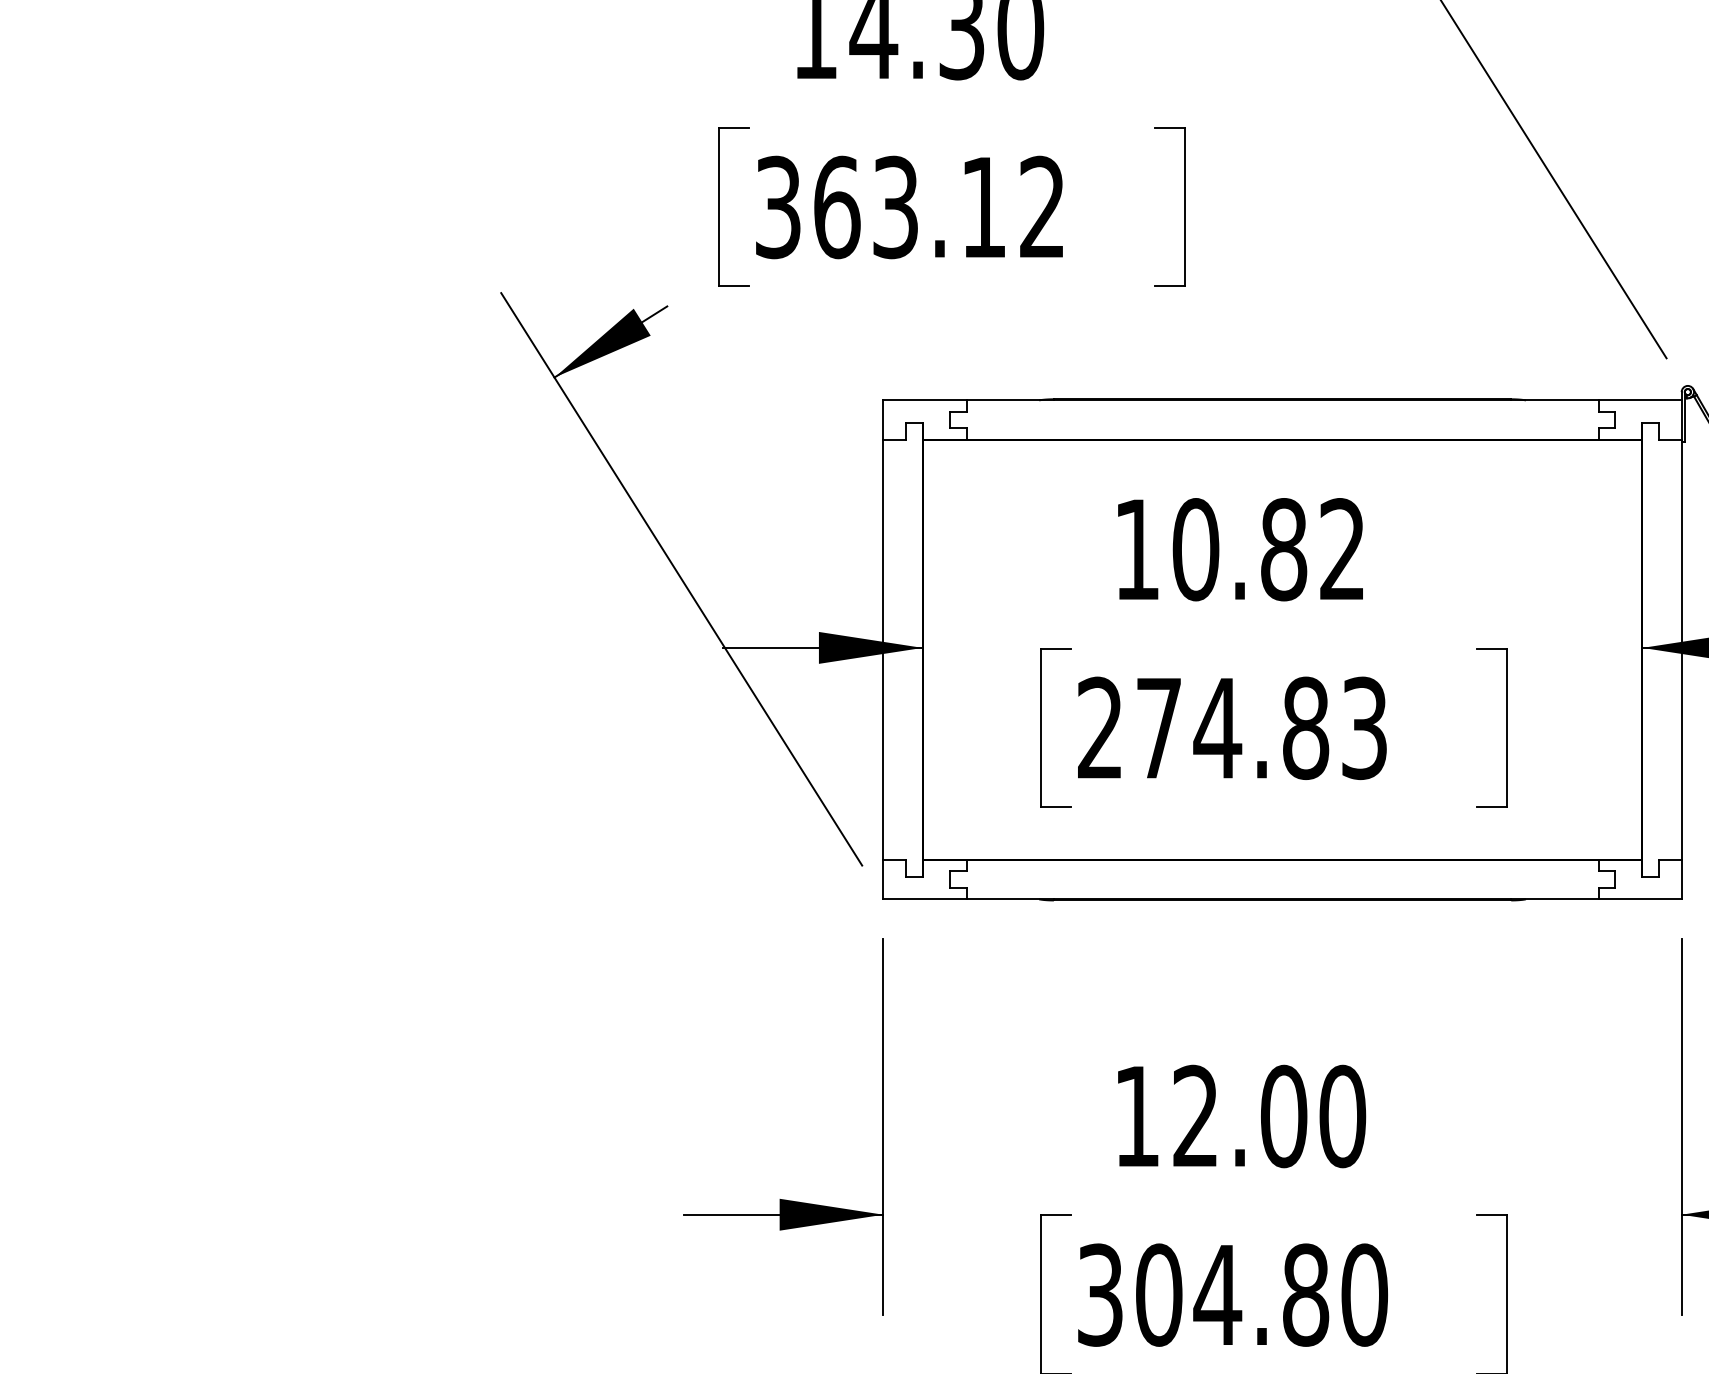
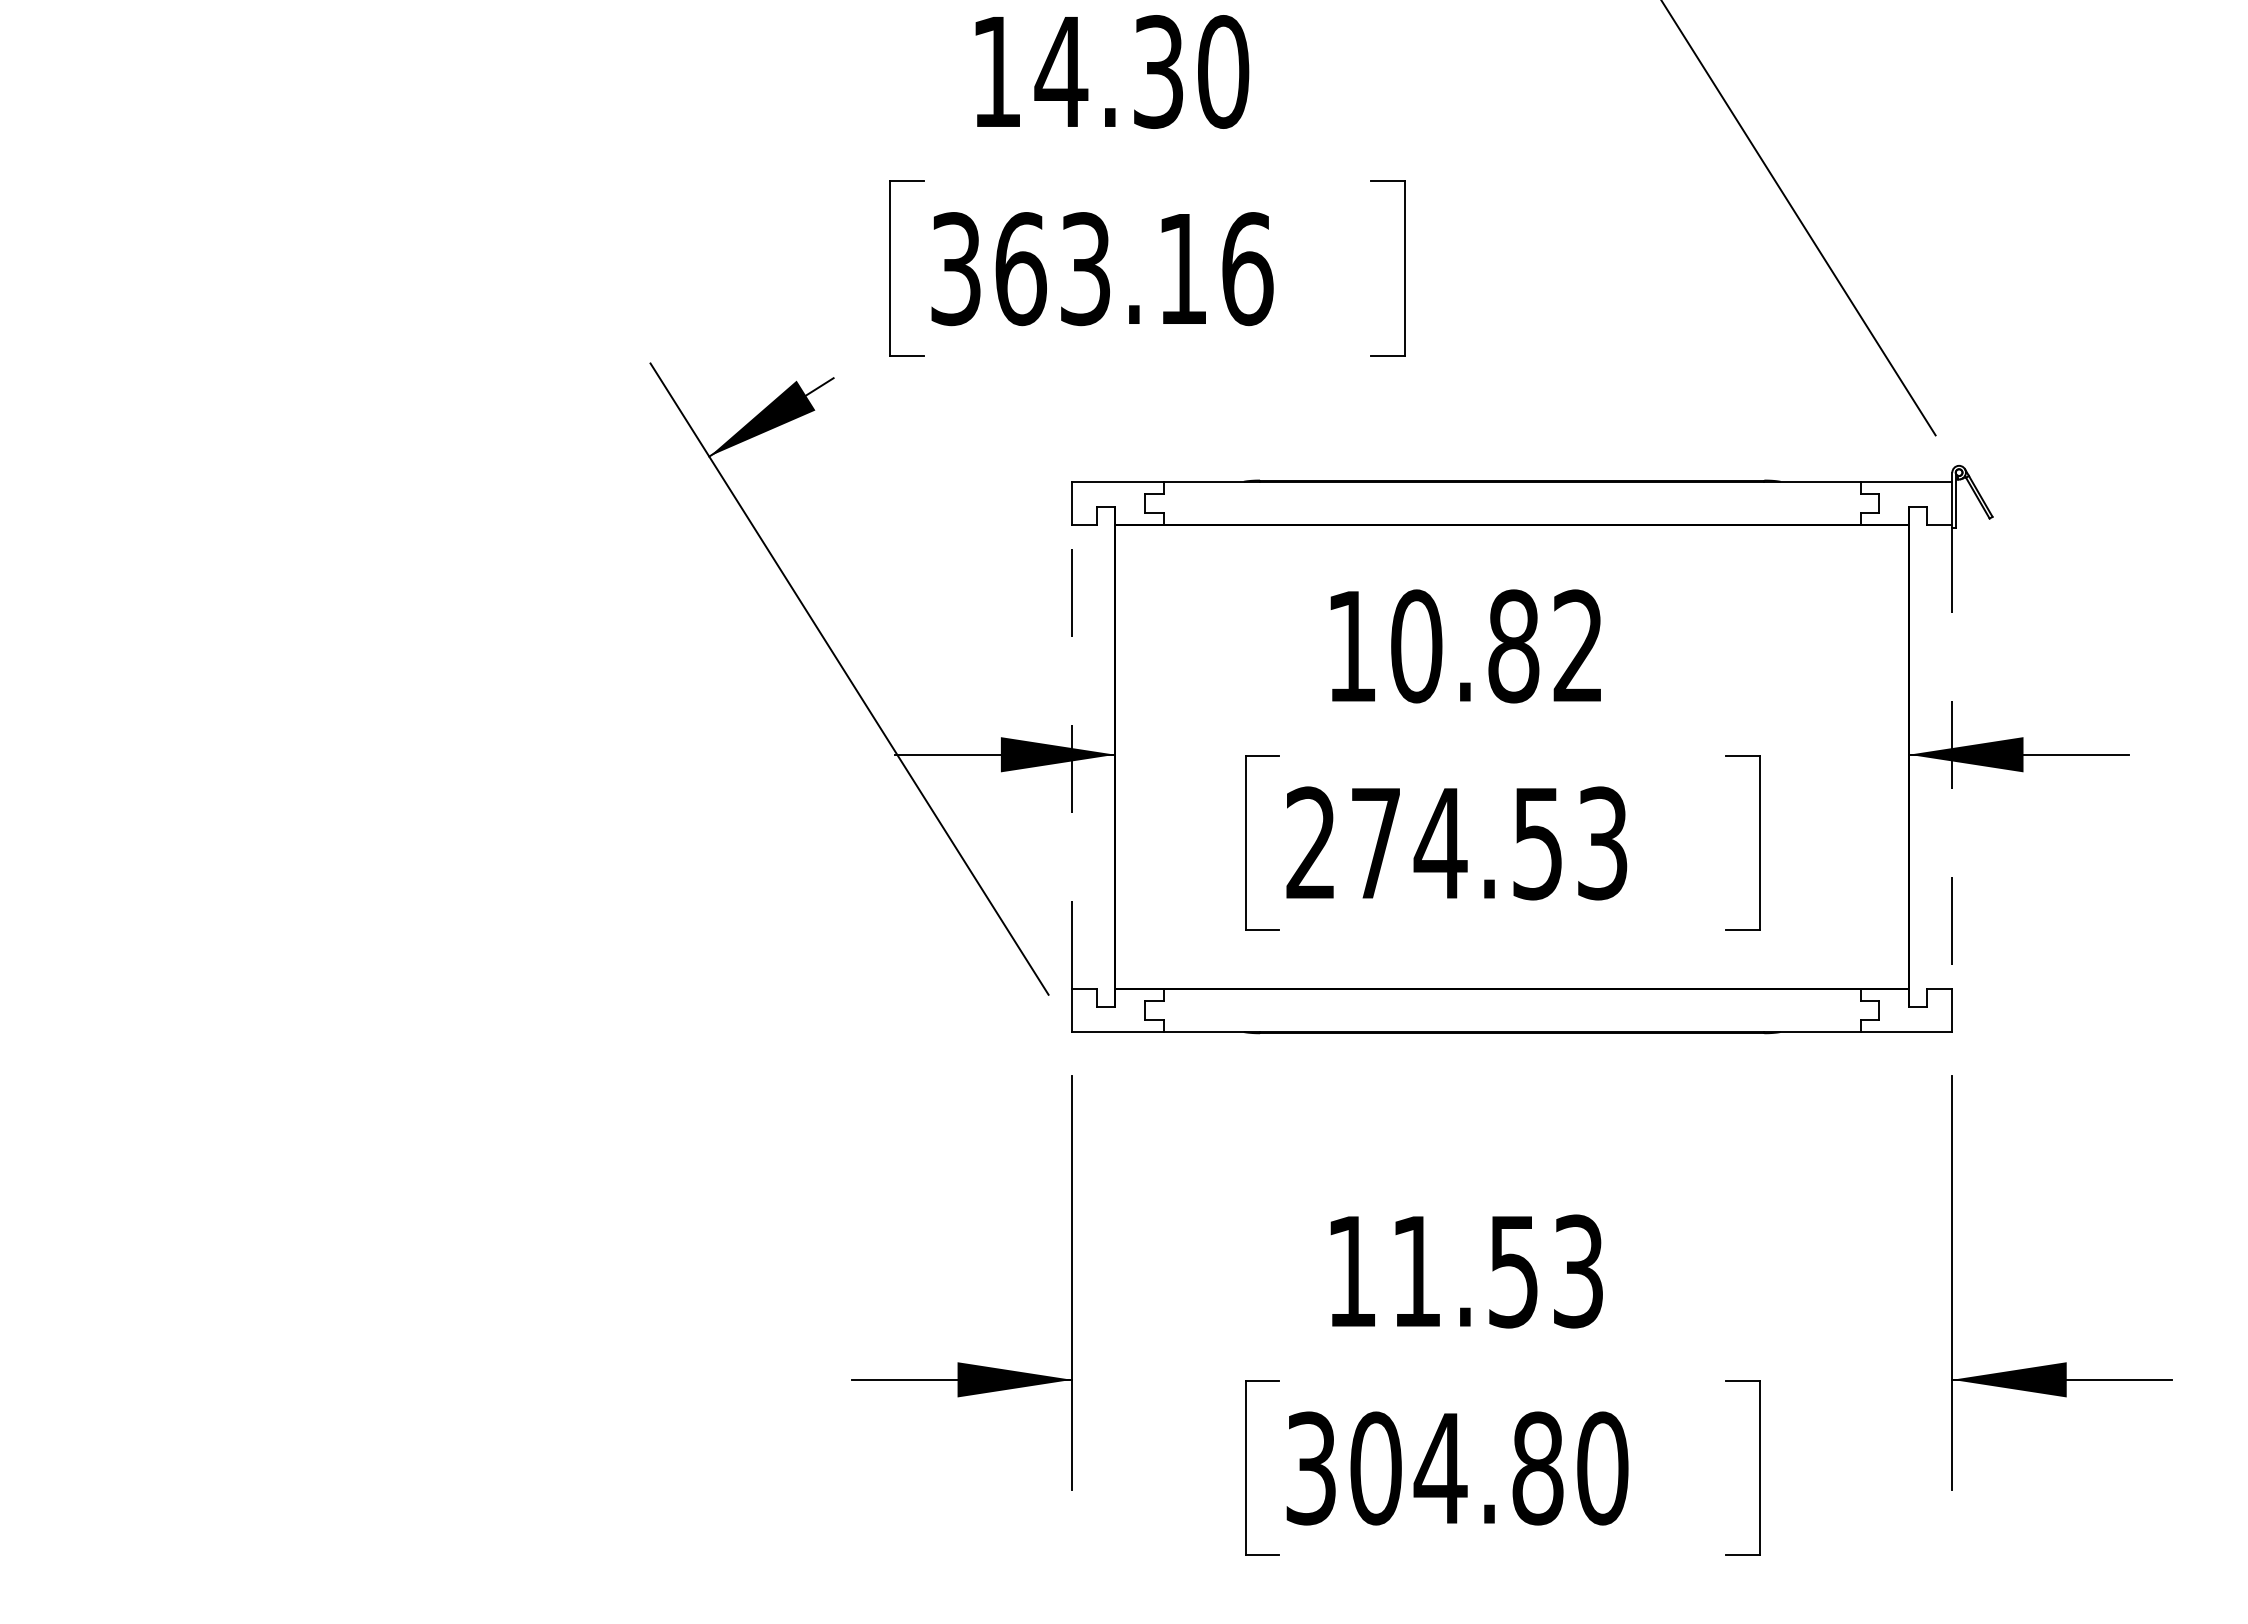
text: (1042, 207) -> (1247, 269), 363.12 -> 363.16
line: (883, 649) -> (1072, 756), solid -> dashed
line: (1681, 649) -> (1952, 756), solid -> dashed
text: (1305, 728) -> (1537, 843), 274.83 -> 274.53
text: (1269, 1116) -> (1497, 1271), 12.00 -> 11.53

